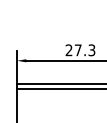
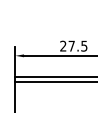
text: (92, 49) -> (84, 45), 27.3 -> 27.5

